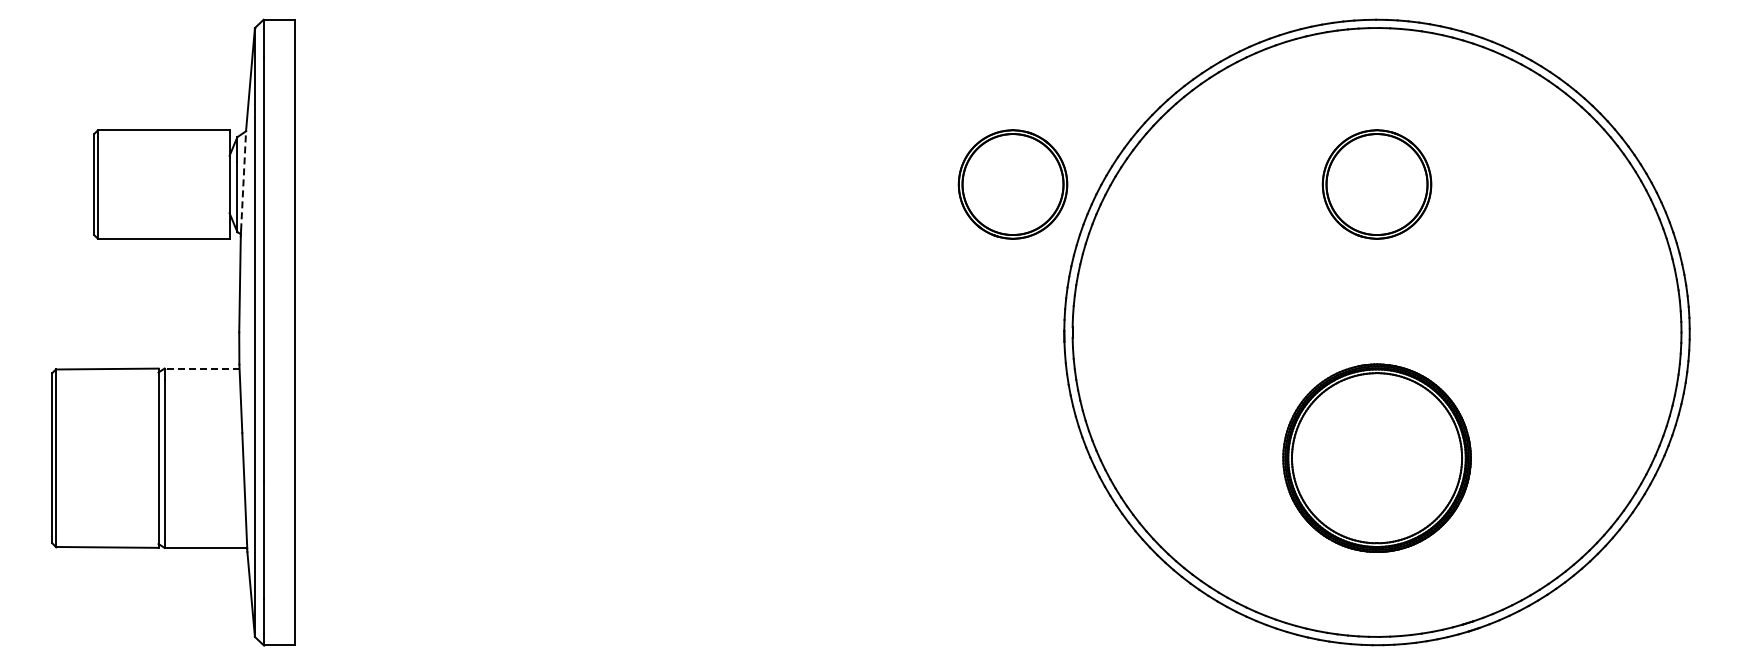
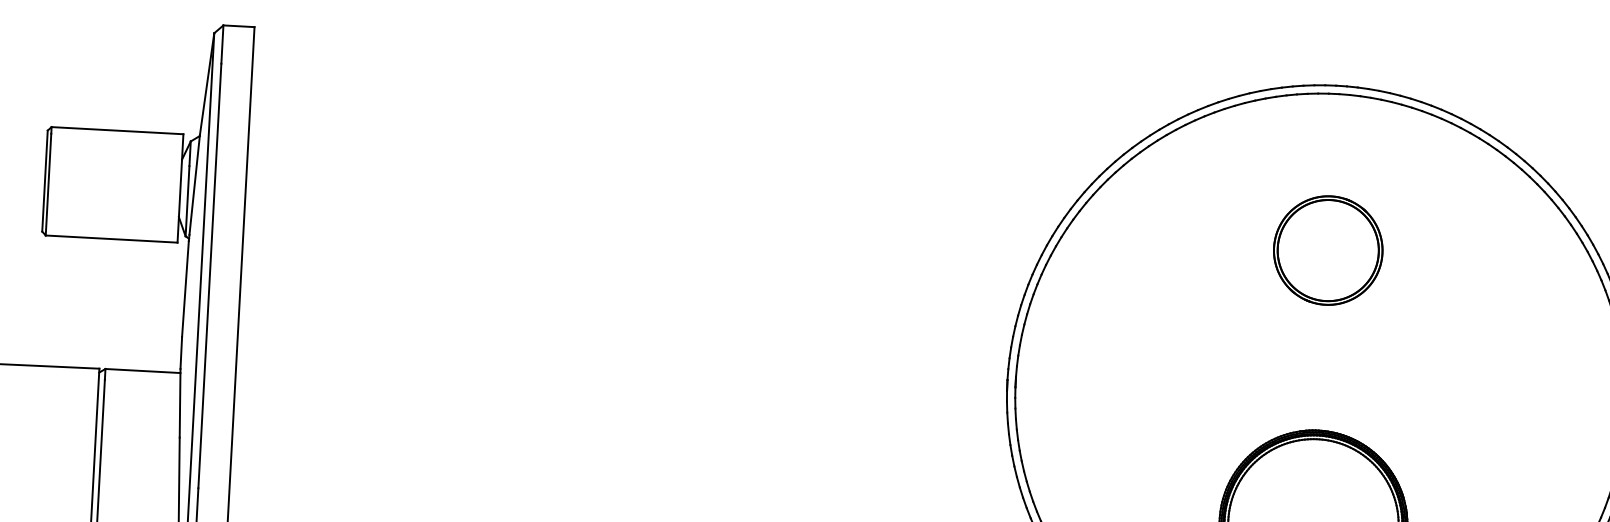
line: (243, 179) -> (194, 184), dashed -> solid
part: (1012, 184) -> (963, 230), removed
line: (201, 368) -> (142, 370), dashed -> solid

